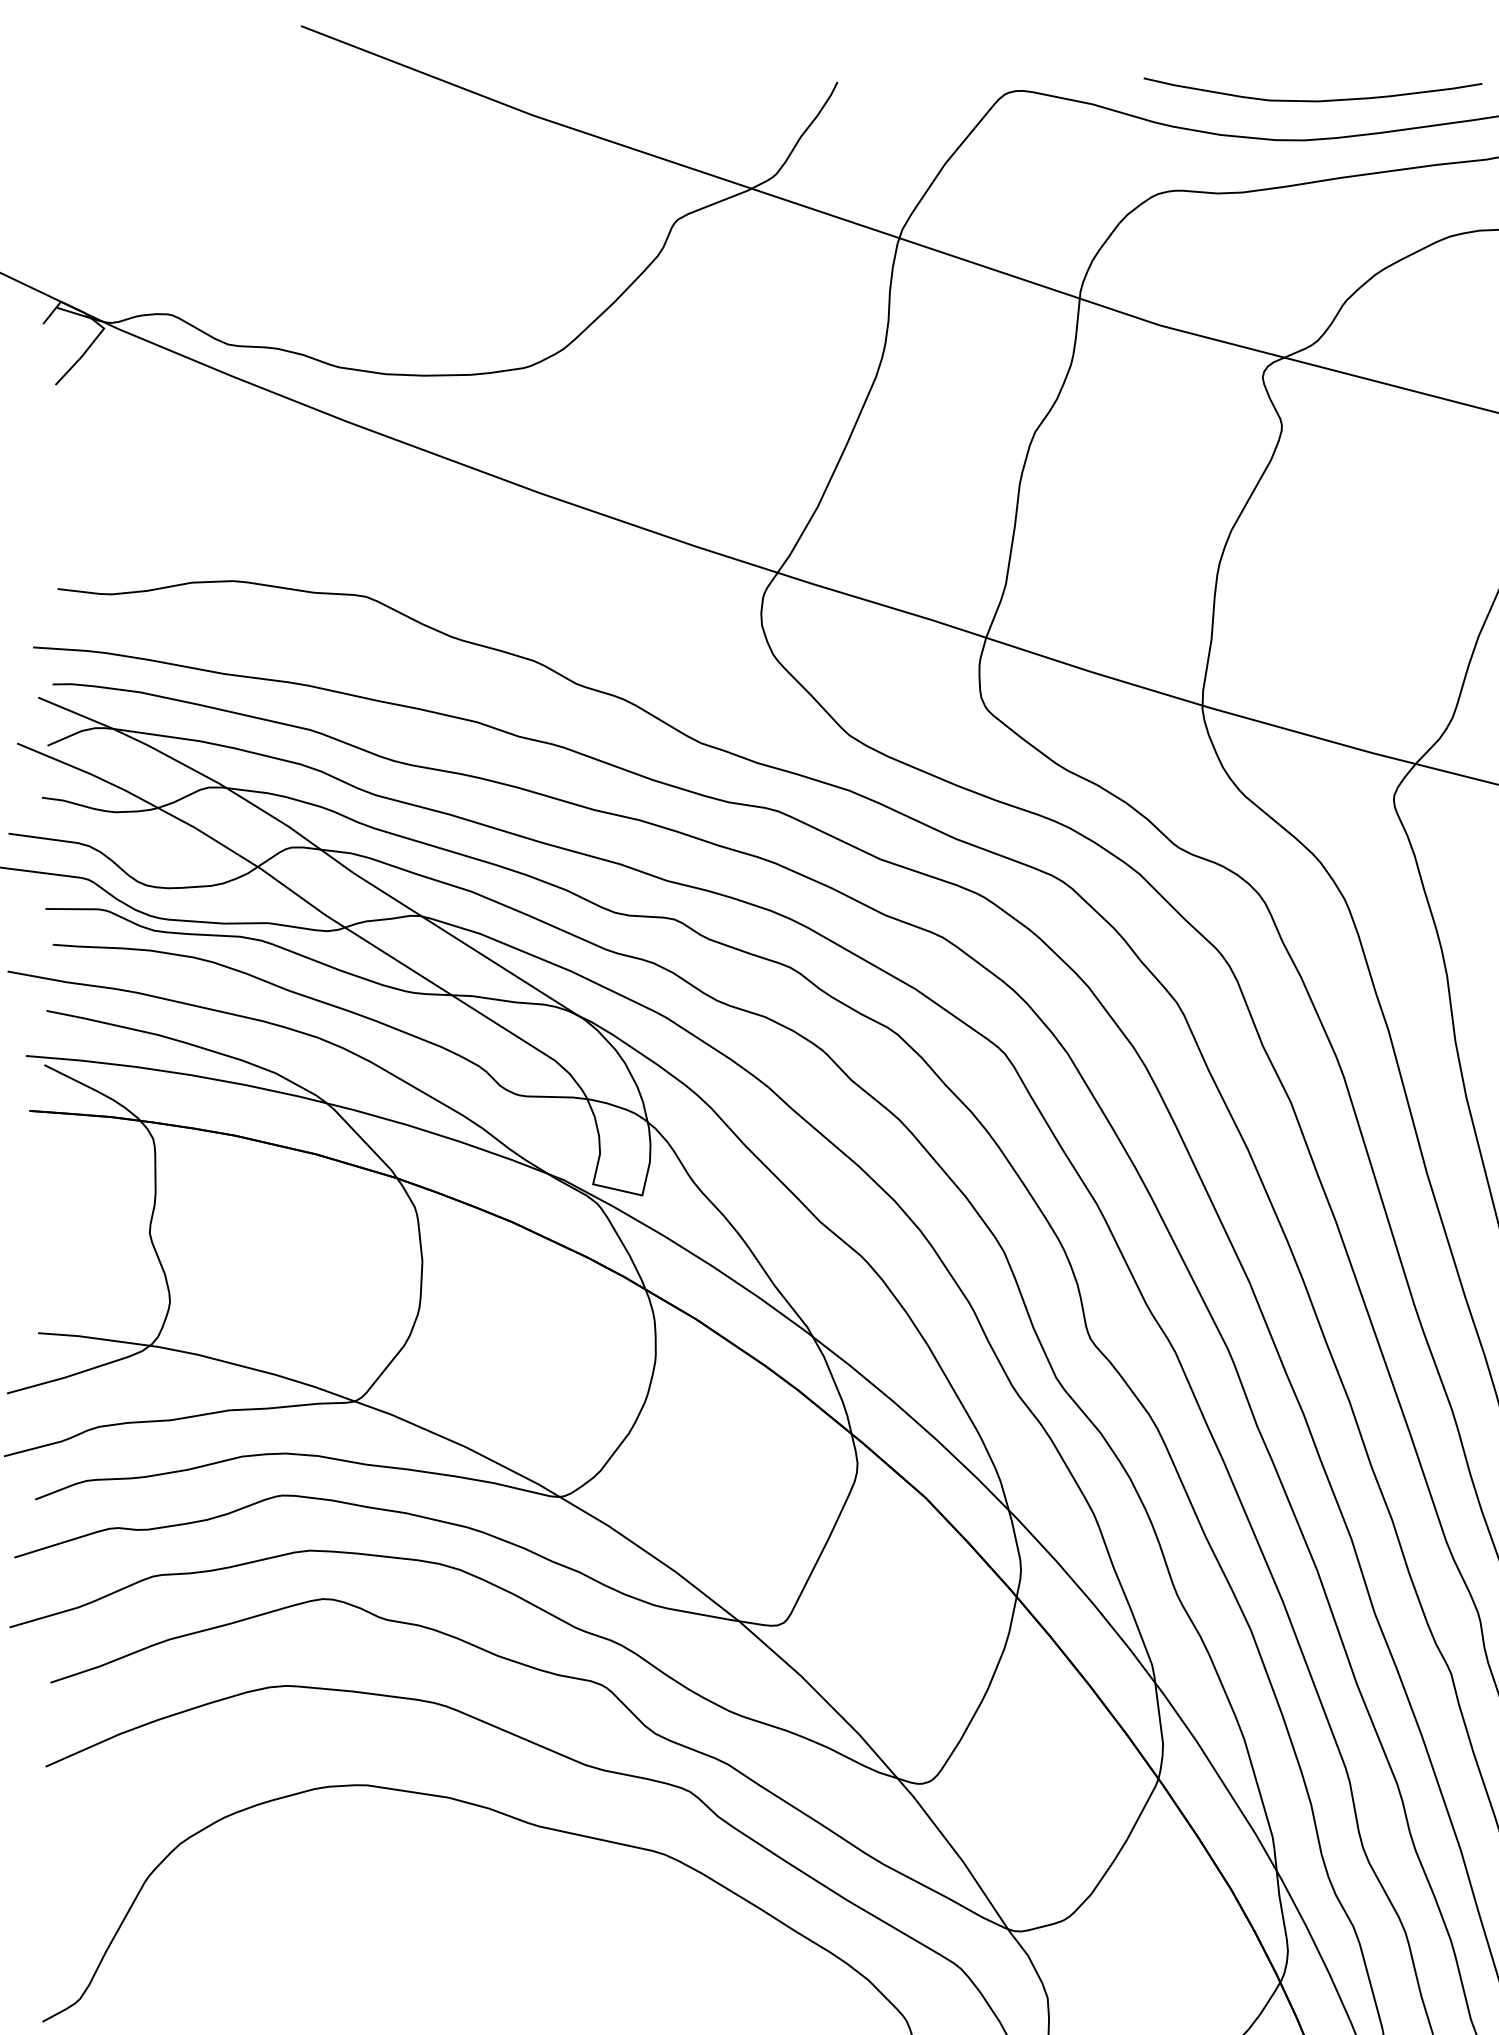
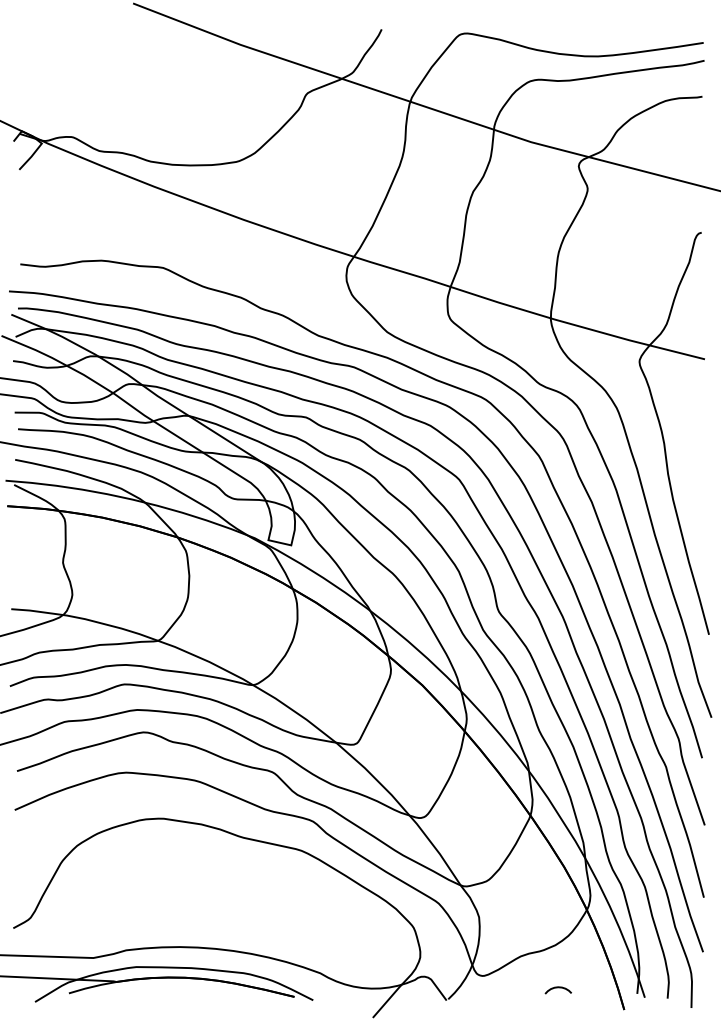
curve: (1311, 99) -> (601, 37), removed

